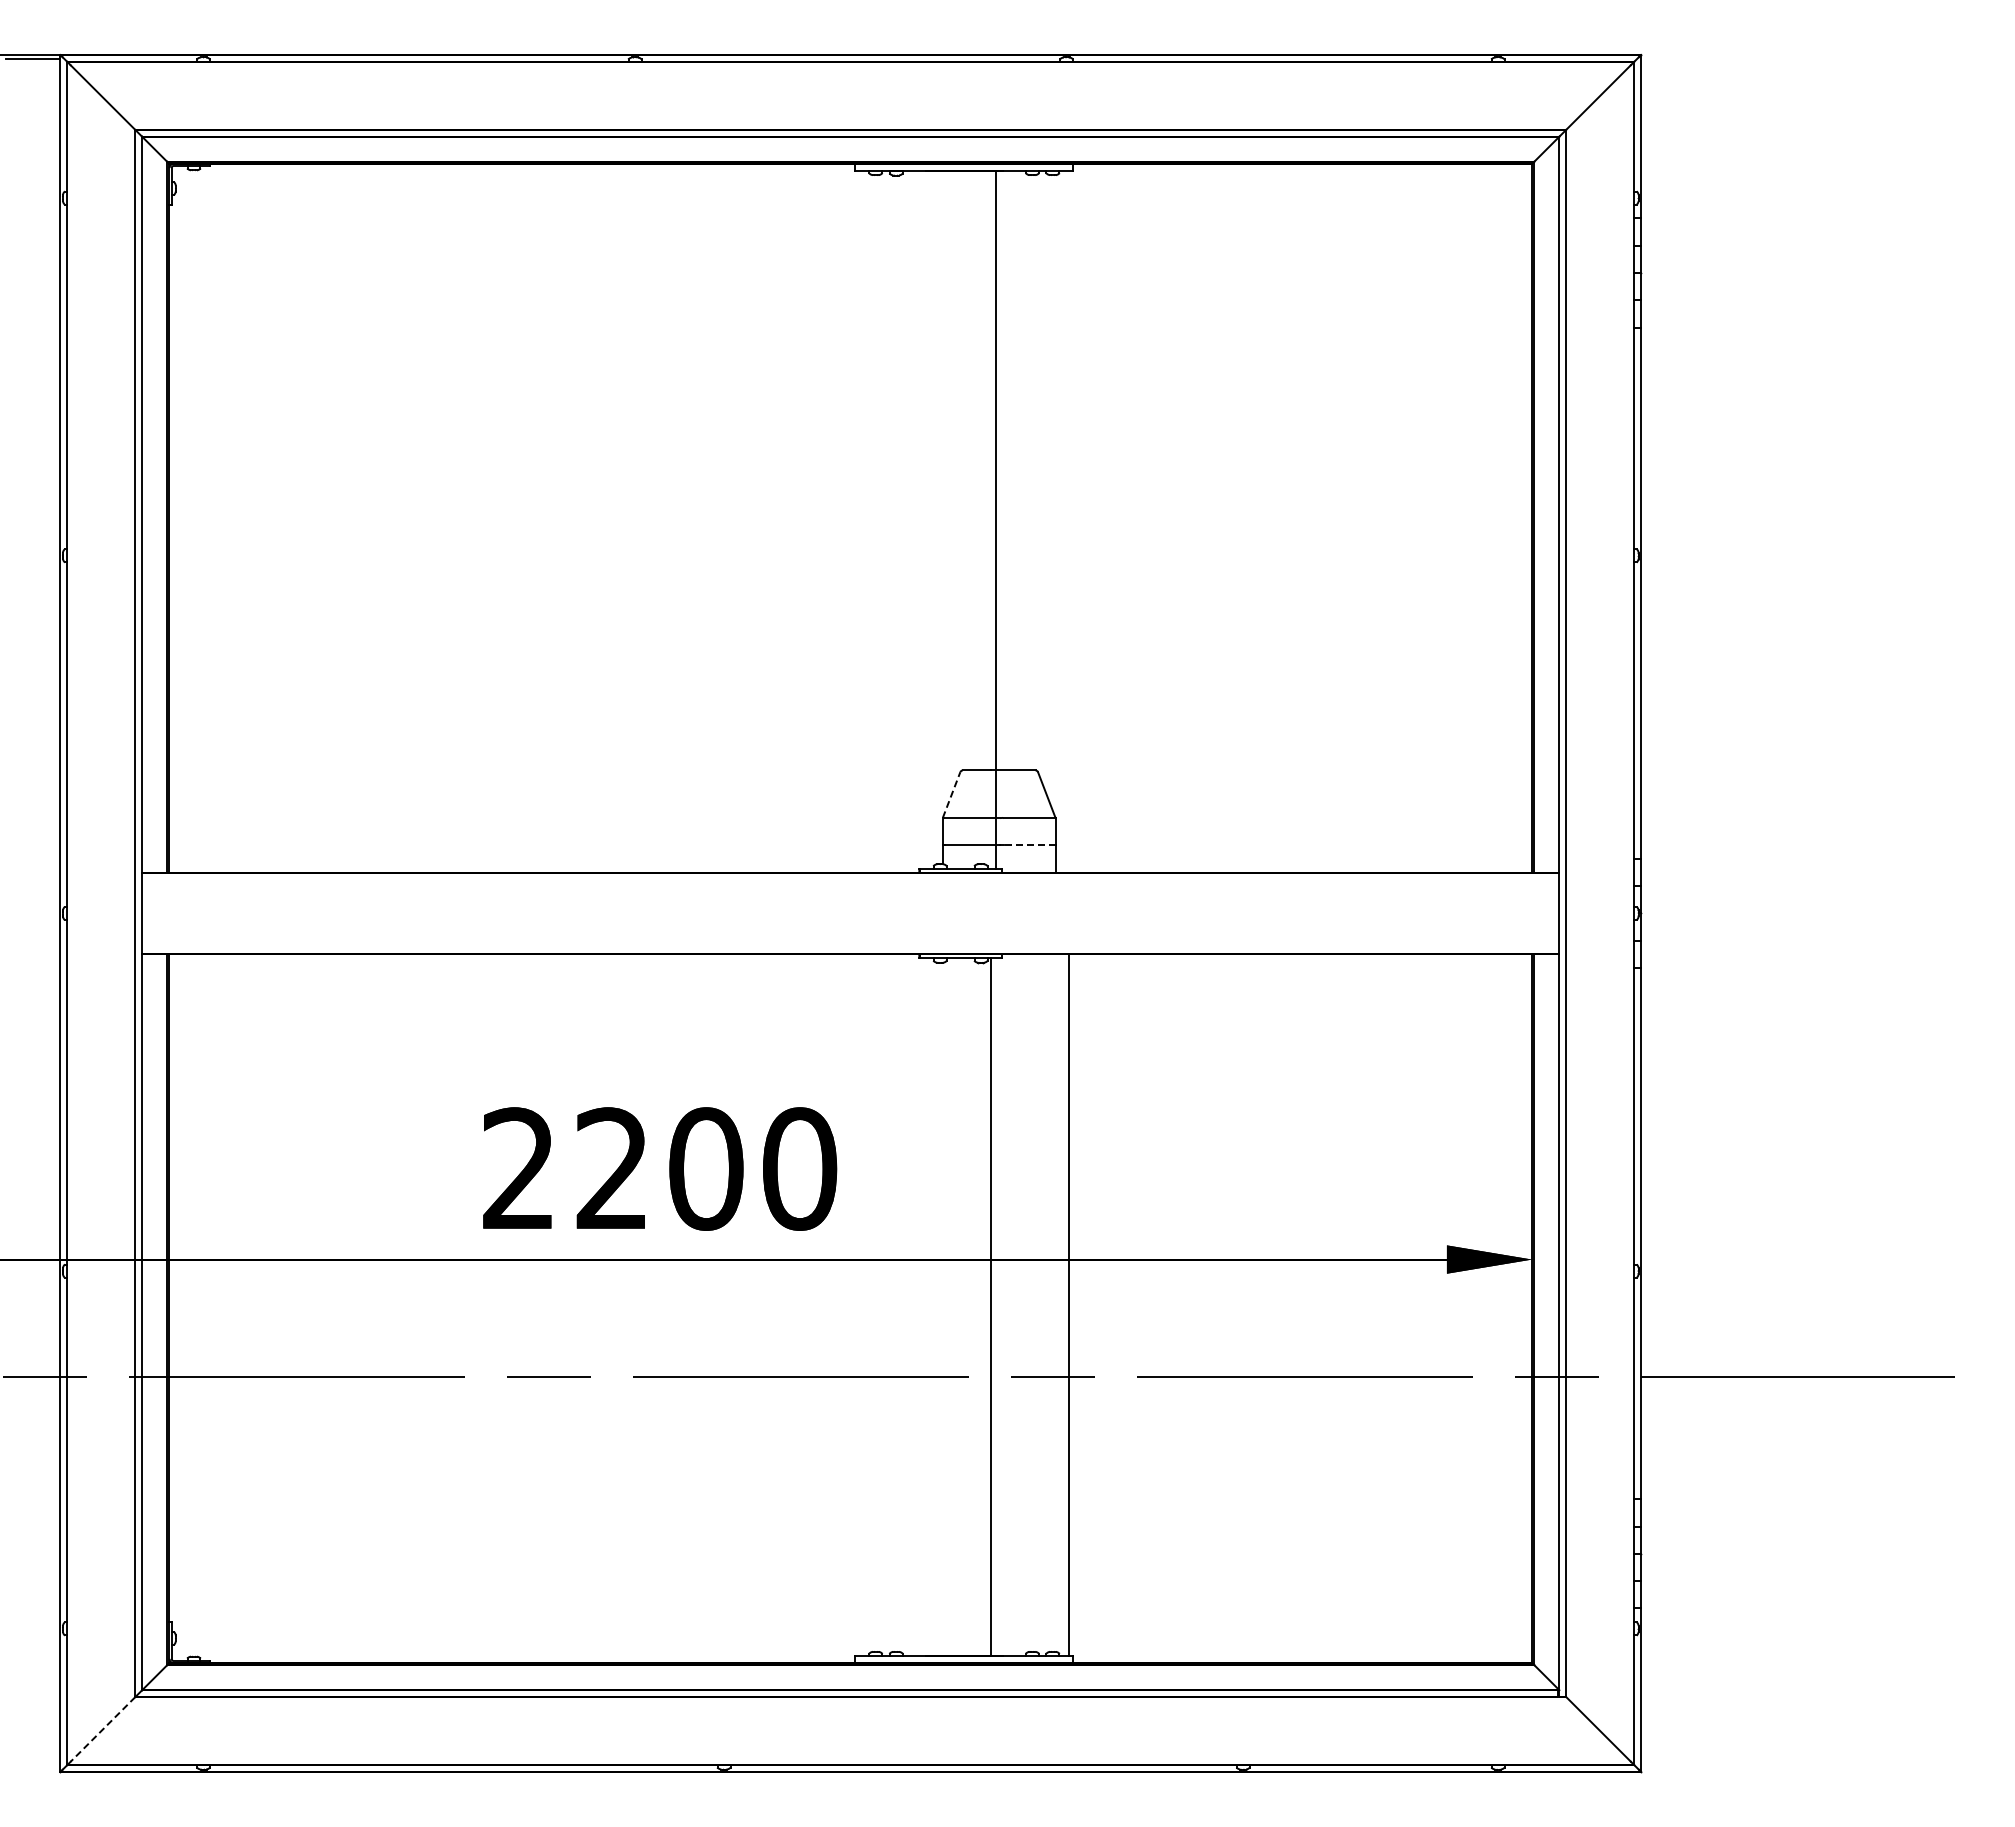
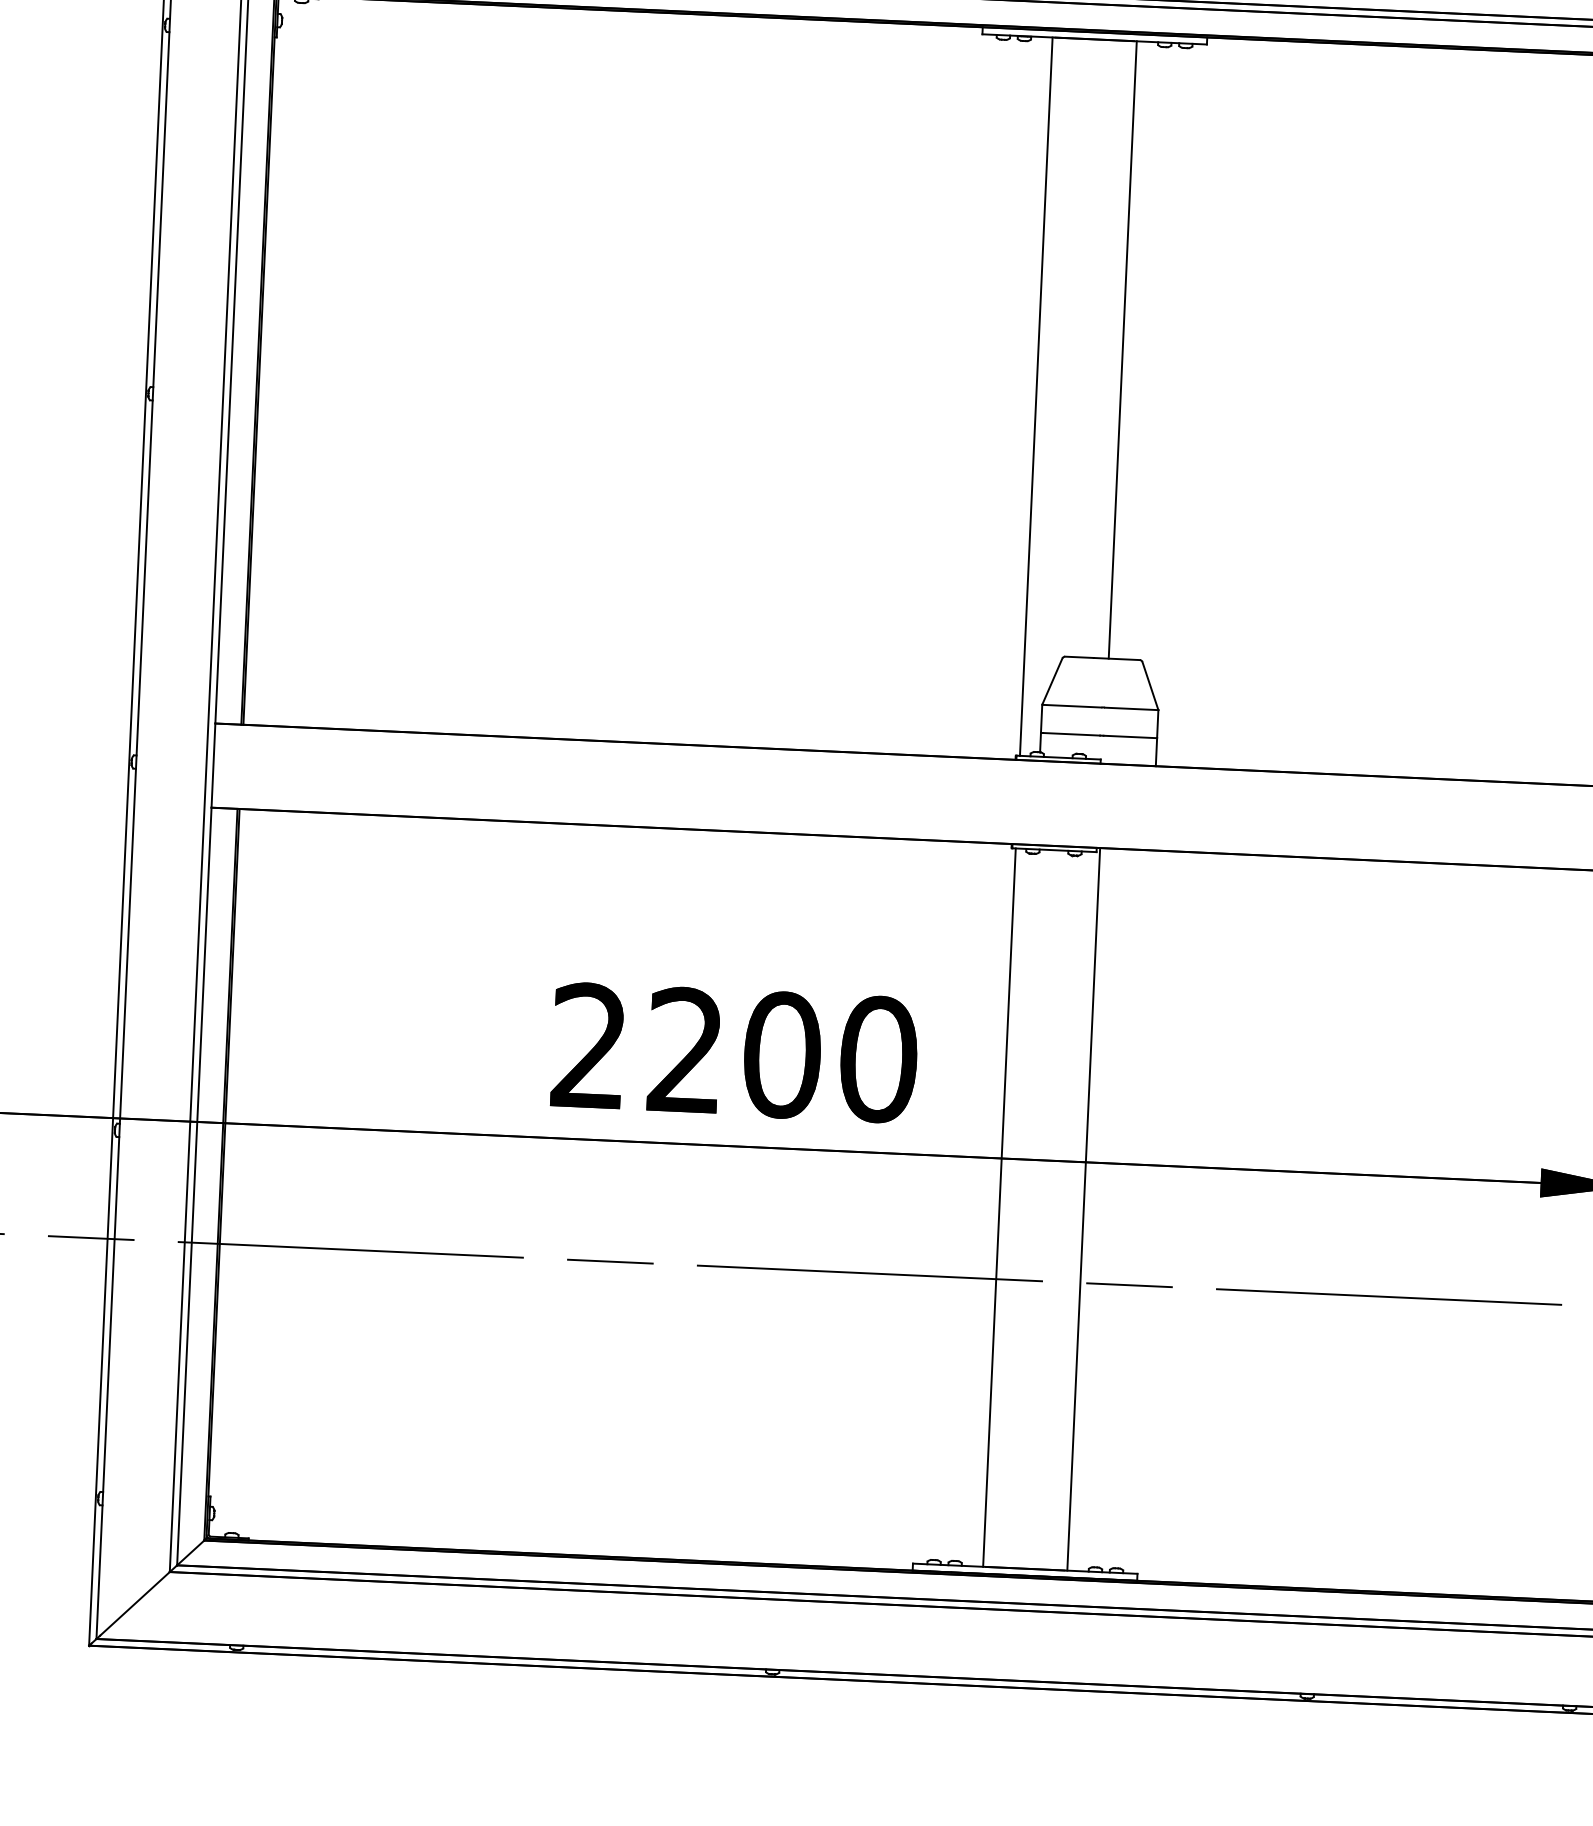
line: (1005, 470) -> (1123, 349), added
line: (996, 519) -> (1036, 396), moved
line: (951, 795) -> (1052, 681), dashed -> solid
line: (1029, 845) -> (1130, 737), dashed -> solid
line: (1069, 1305) -> (1084, 1209), moved
line: (991, 1307) -> (999, 1207), moved
line: (103, 1729) -> (135, 1604), dashed -> solid

